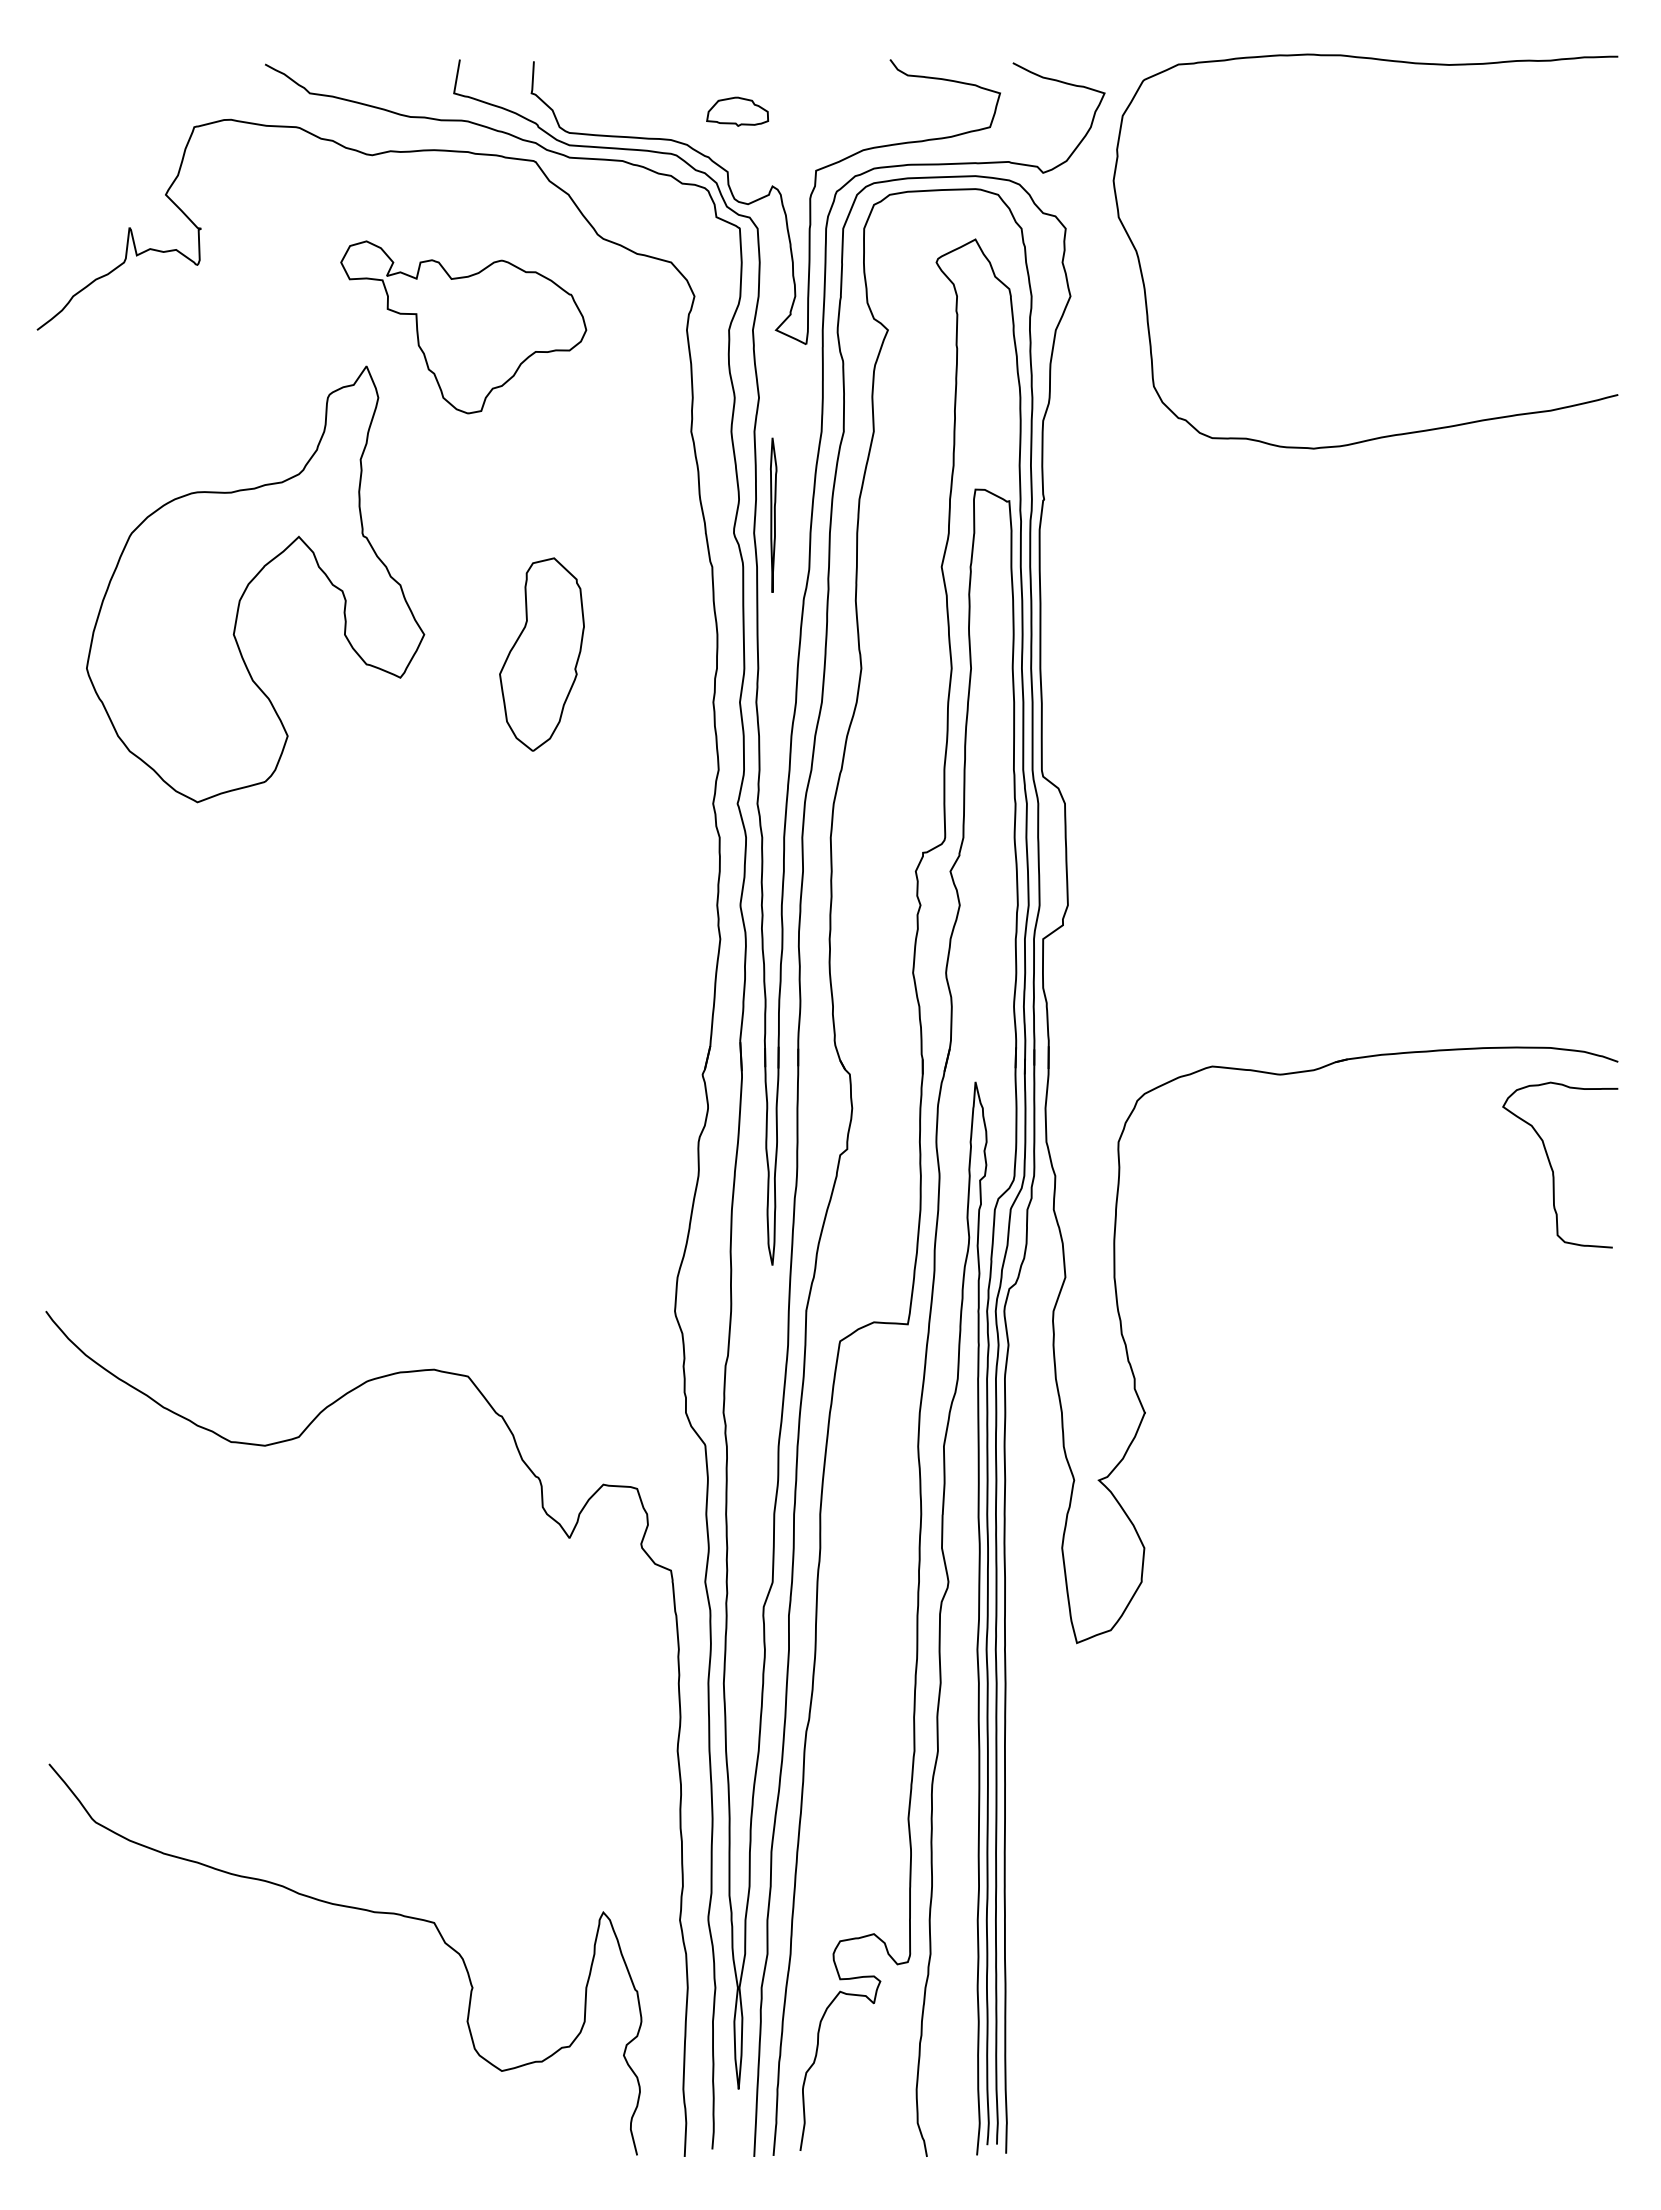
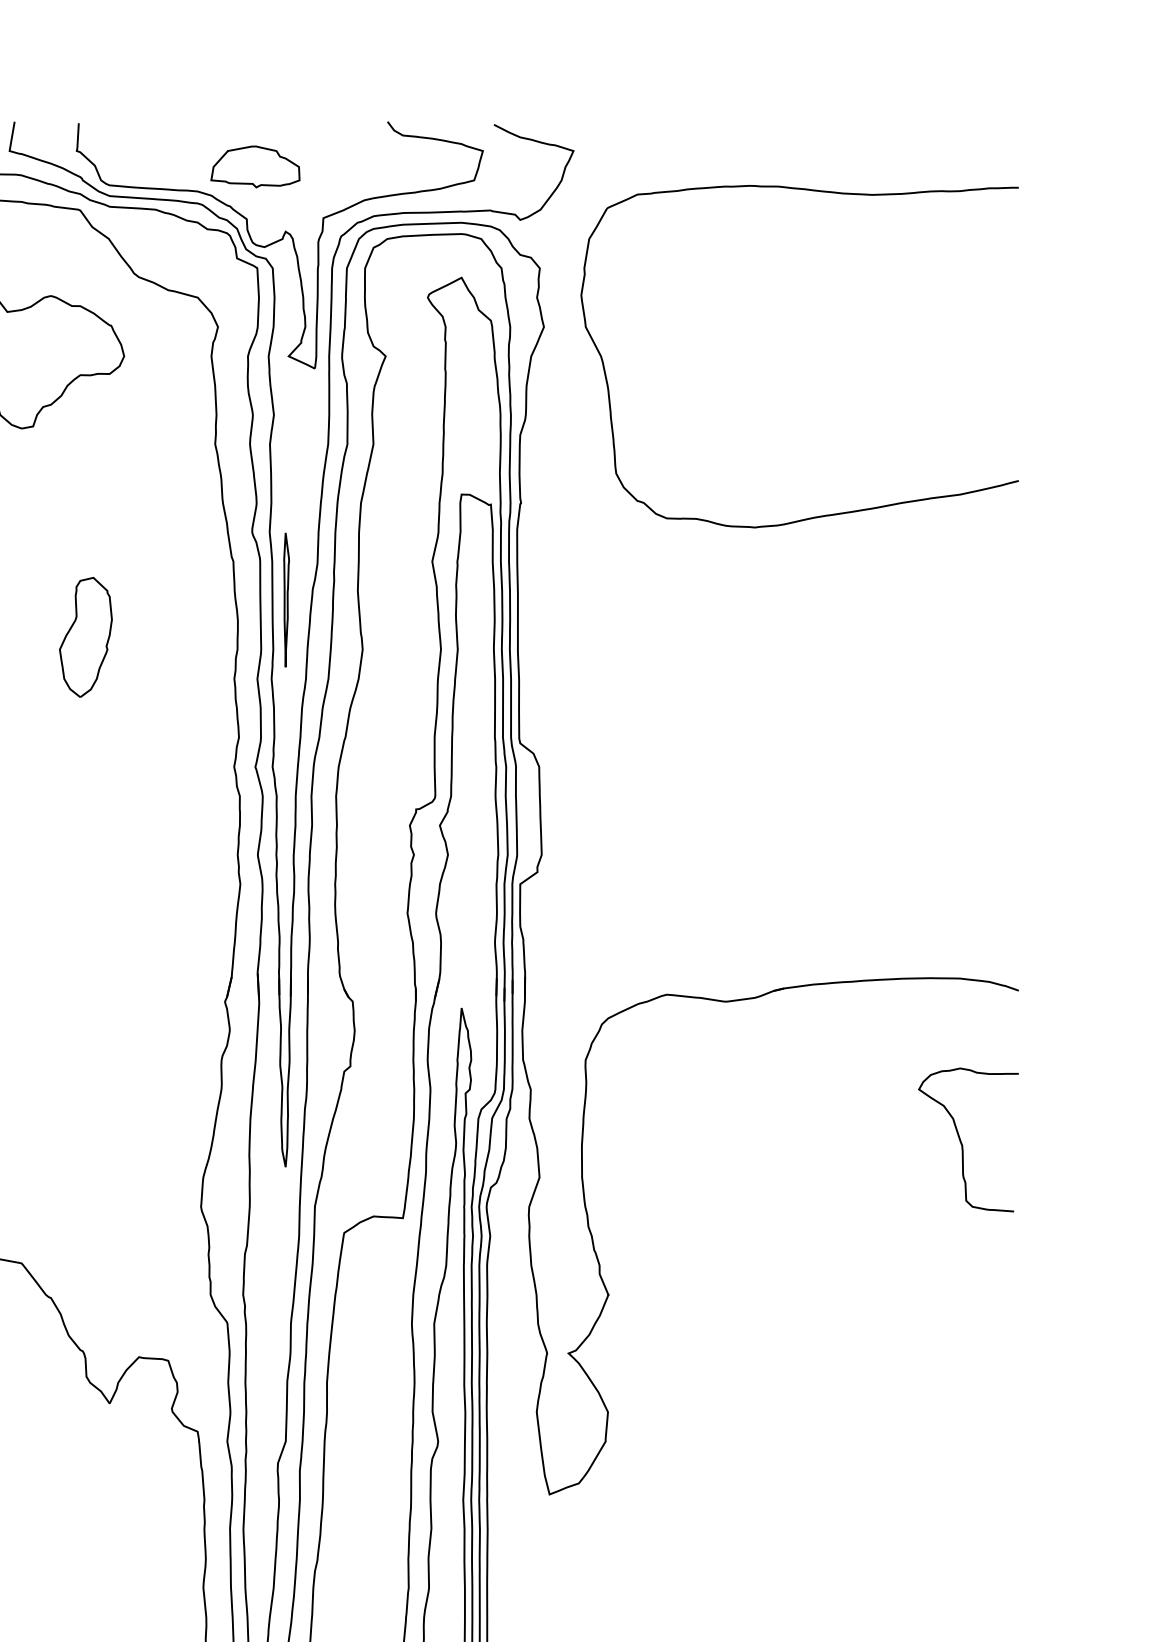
part: (737, 111) -> (255, 166), size x1.67
curve: (1397, 433) -> (827, 514), moved
part: (773, 514) -> (286, 599), moved
part: (542, 653) -> (86, 636), size x0.71
curve: (1552, 1167) -> (961, 1142), moved

